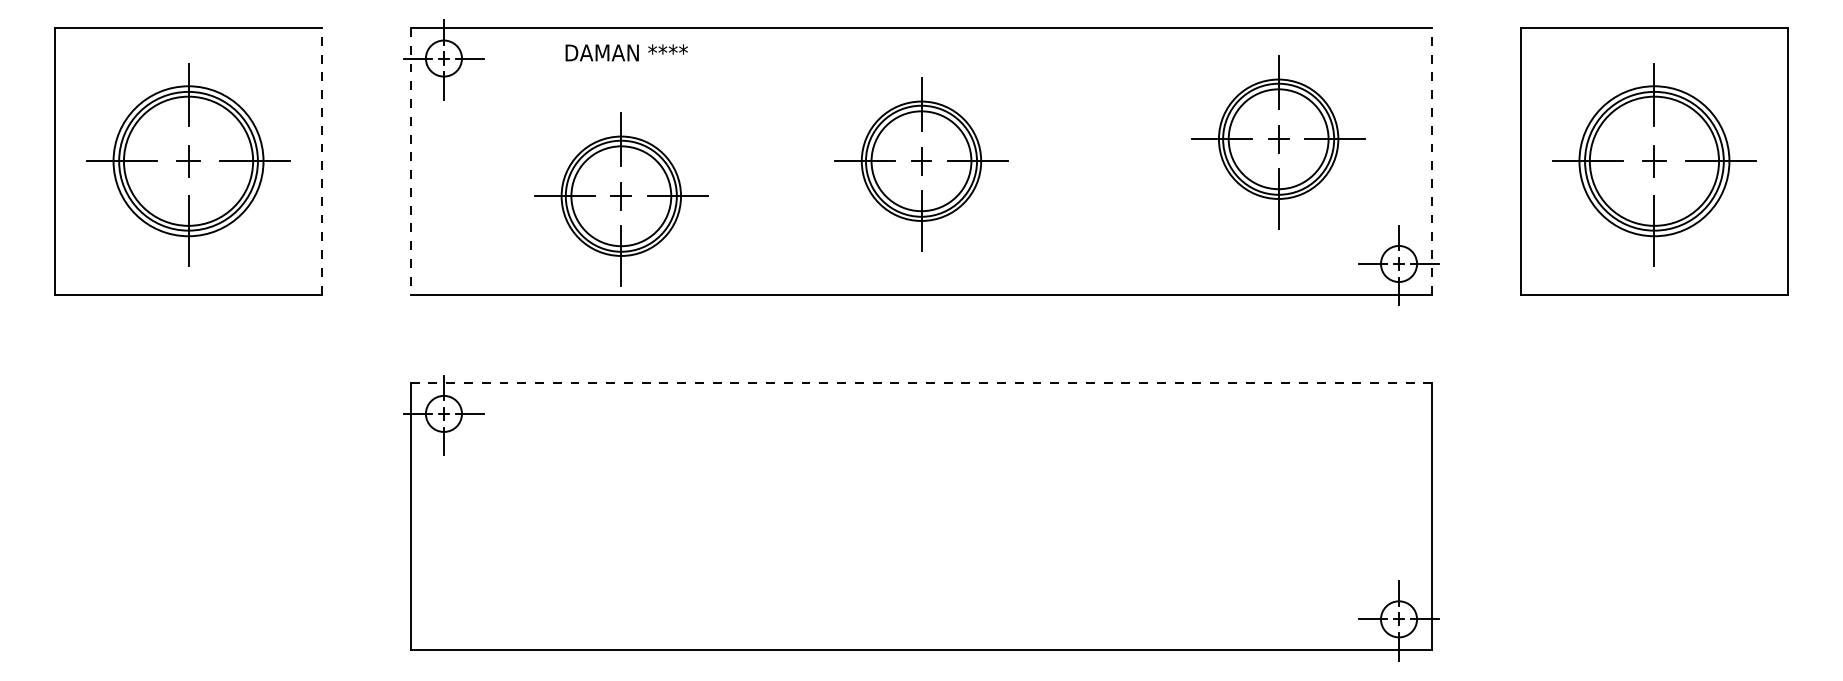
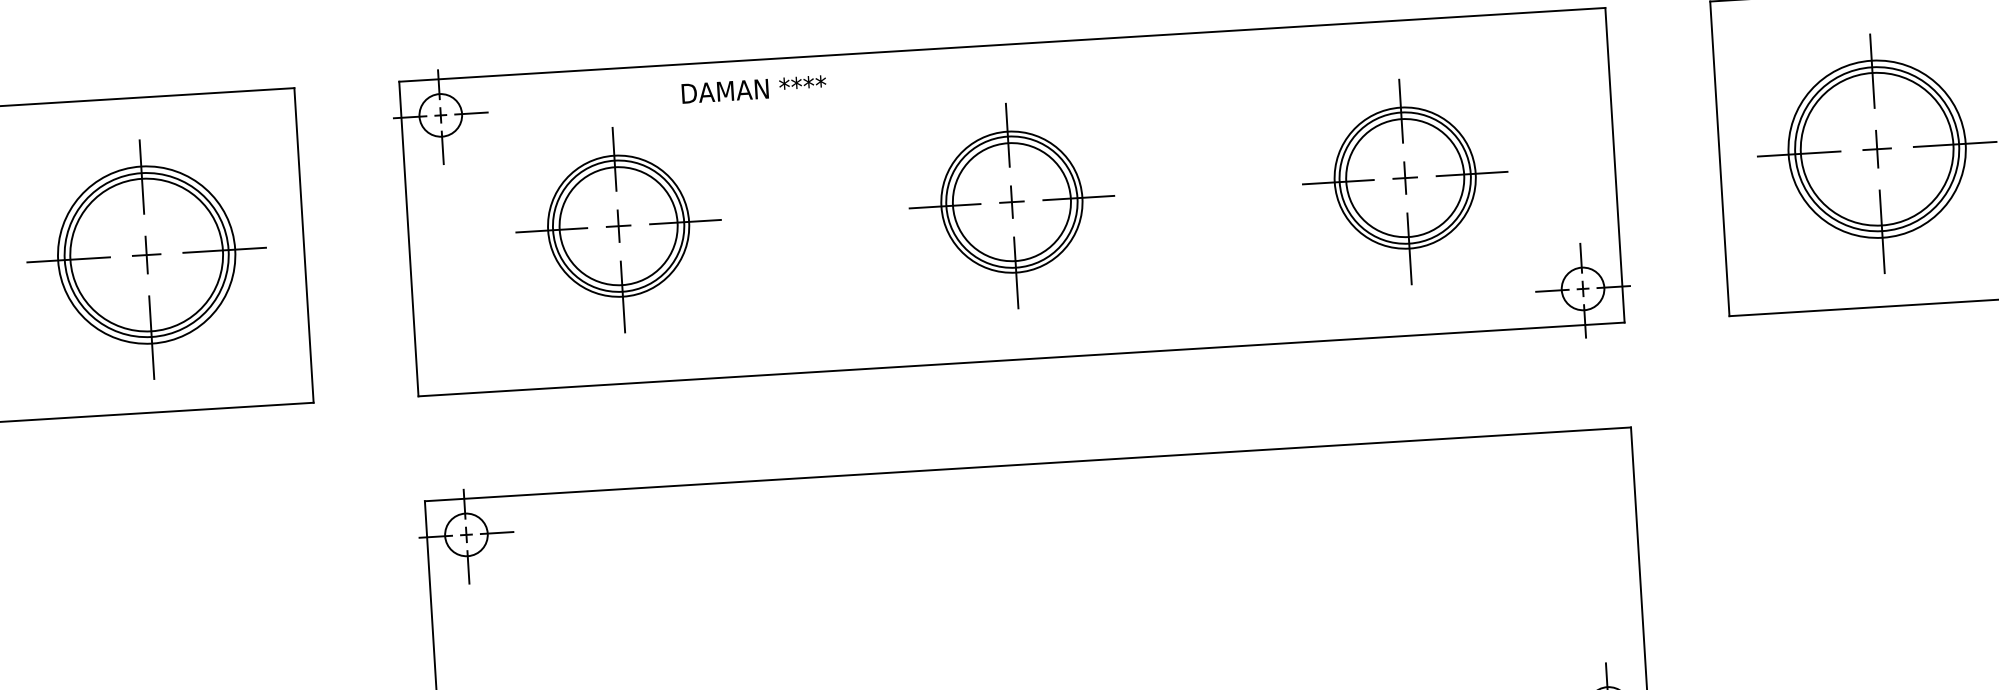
text: (626, 52) -> (753, 89), moved
part: (1278, 142) -> (1405, 181), moved
line: (321, 160) -> (303, 244), dashed -> solid
line: (1432, 160) -> (1615, 164), dashed -> solid
line: (410, 161) -> (408, 239), dashed -> solid
part: (621, 199) -> (619, 230), moved
line: (921, 383) -> (1027, 464), dashed -> solid

